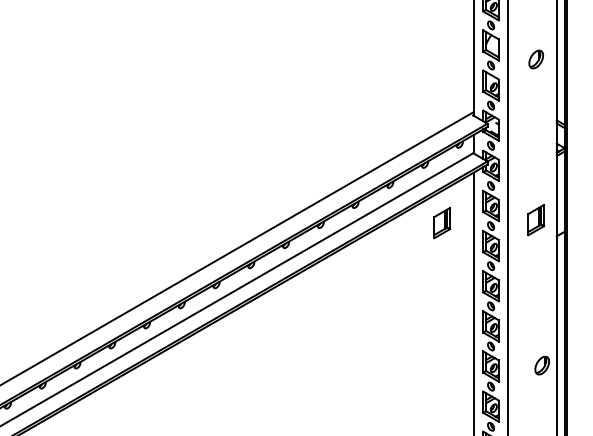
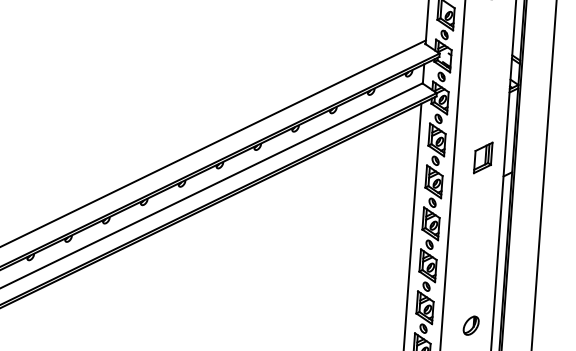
part: (442, 223) -> (385, 154), removed
part: (541, 365) -> (470, 325), moved

